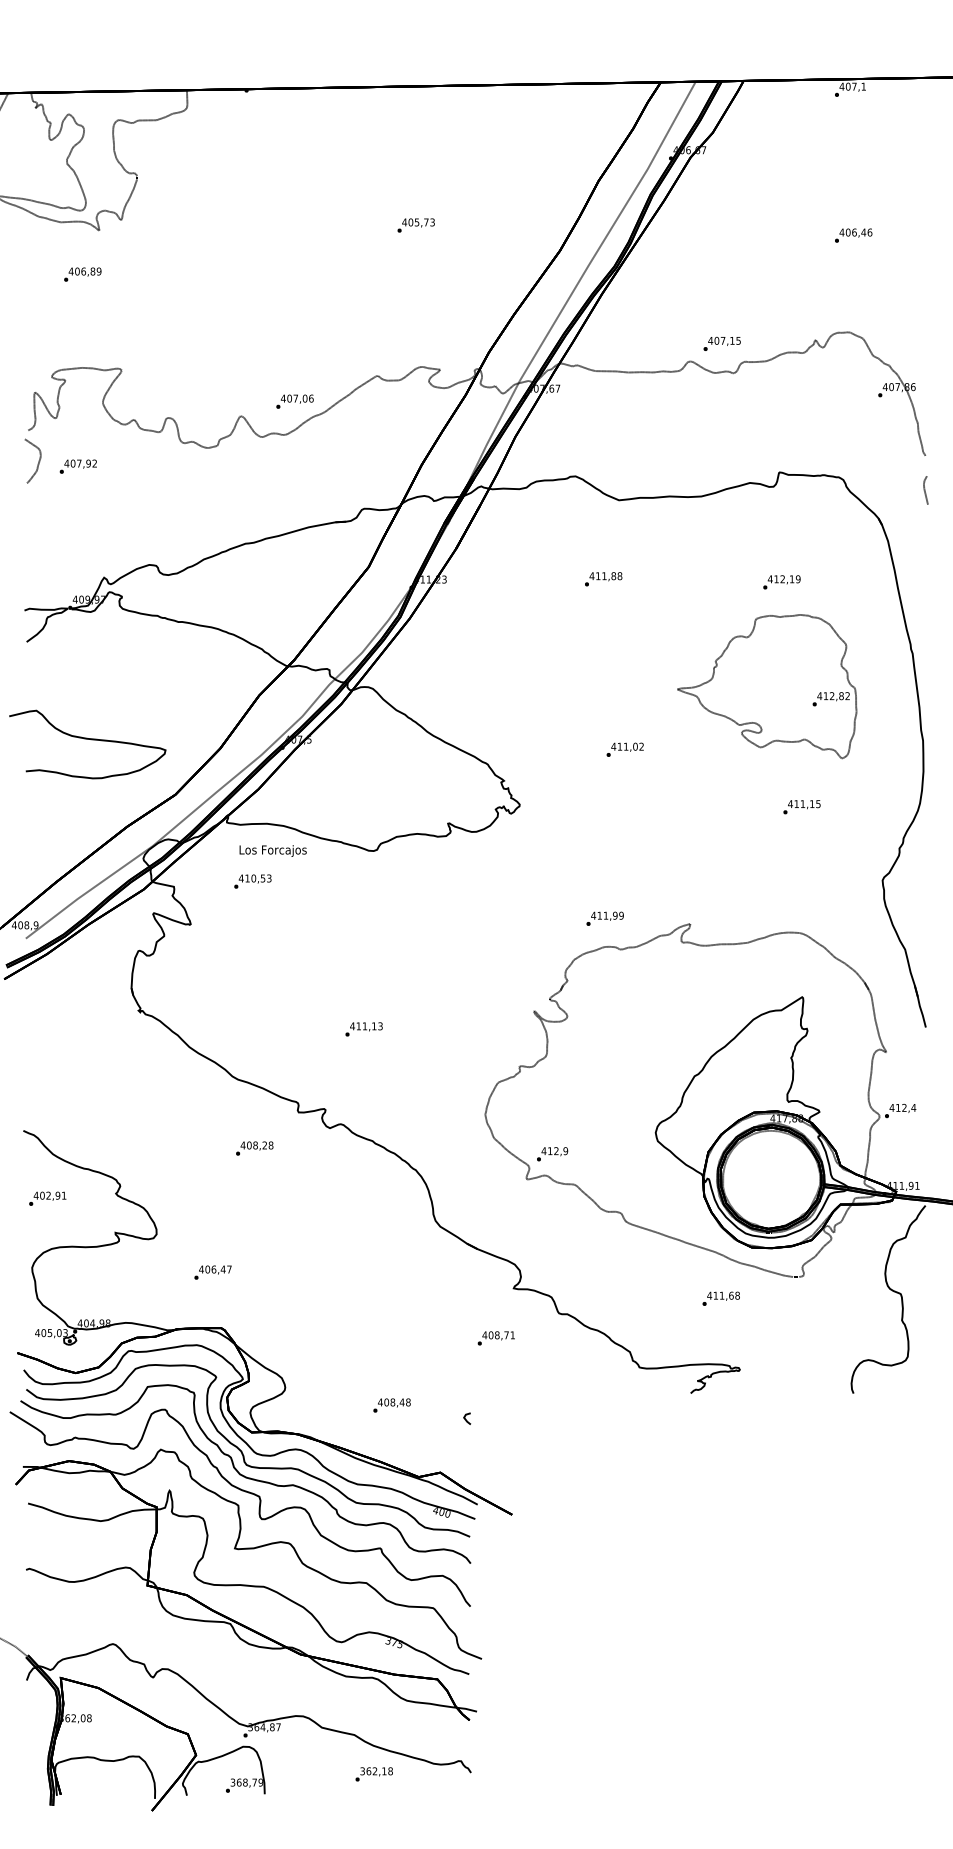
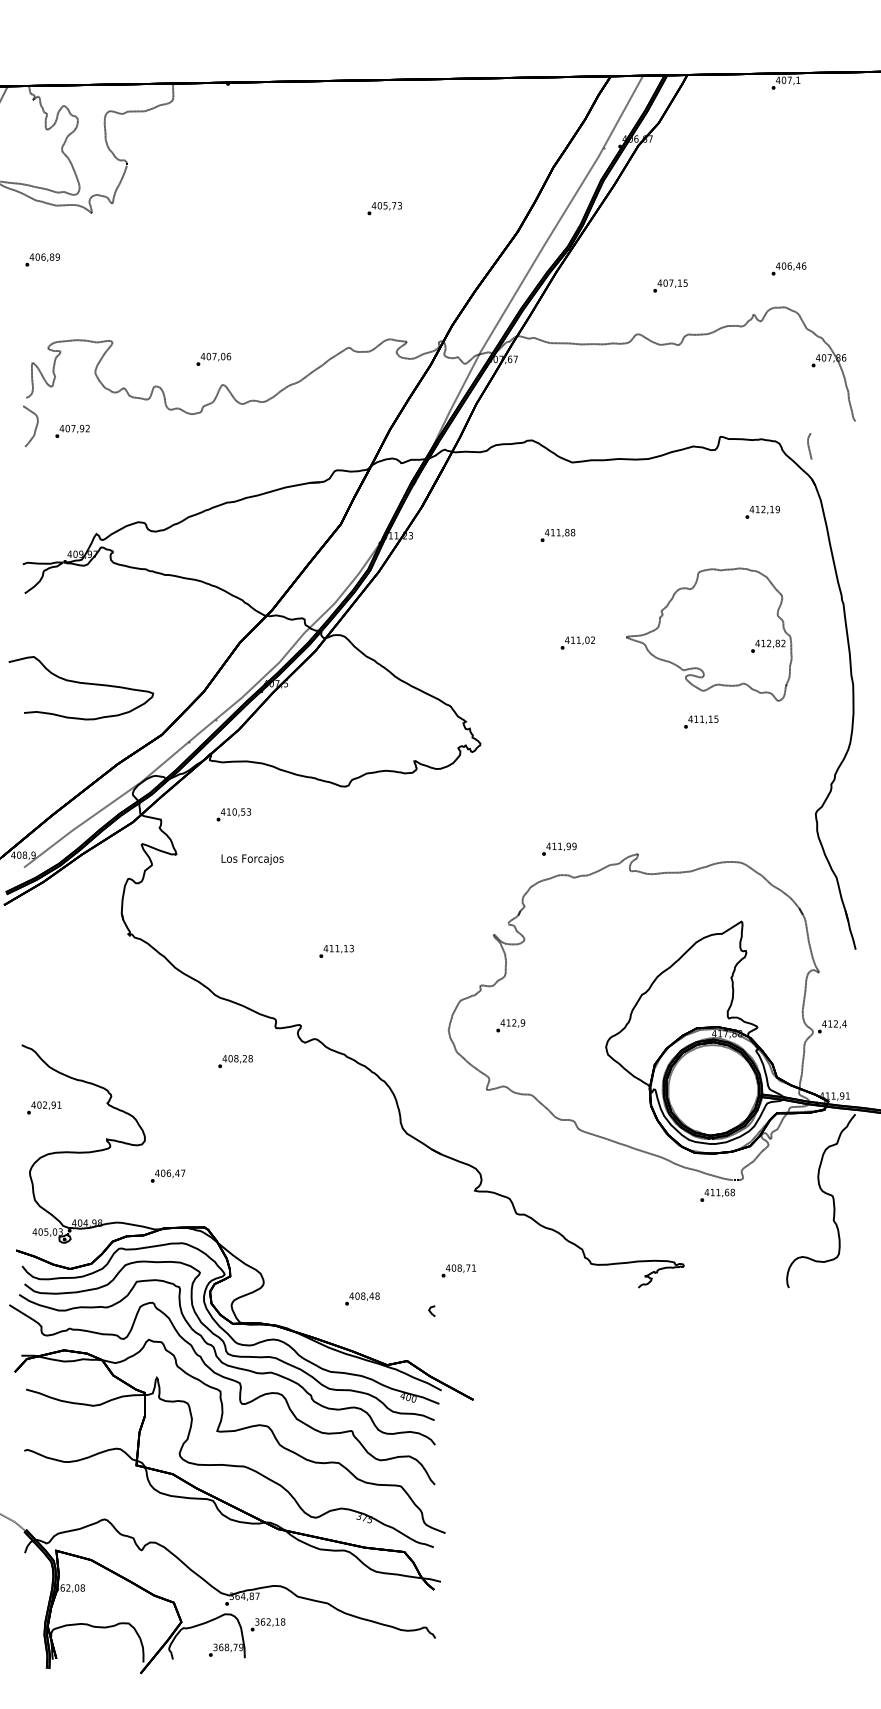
text: (853, 235) -> (788, 268), moved
text: (82, 274) -> (42, 259), moved
text: (722, 343) -> (670, 285), moved
text: (294, 400) -> (213, 358), moved
line: (925, 490) -> (809, 446), moved
text: (781, 581) -> (762, 511), moved
text: (624, 749) -> (577, 642), moved
text: (802, 806) -> (701, 721), moved
text: (273, 850) -> (252, 859), moved
text: (552, 1153) -> (510, 1025), moved
text: (212, 1271) -> (167, 1175), moved
text: (721, 1297) -> (717, 1194), moved
text: (495, 1337) -> (458, 1270), moved
text: (373, 1774) -> (267, 1624), moved

